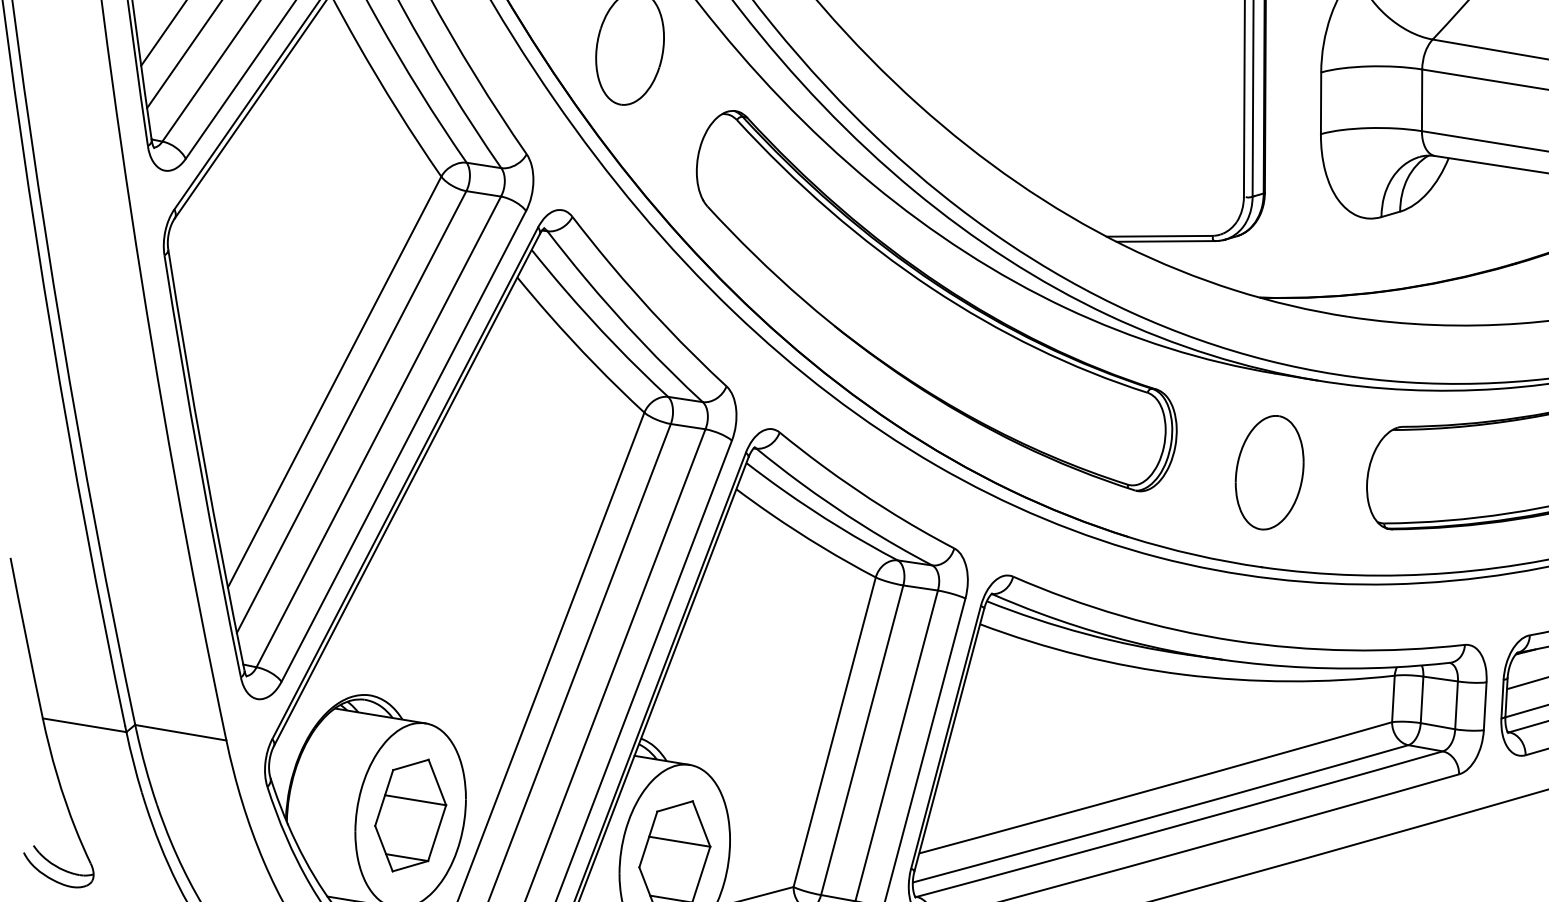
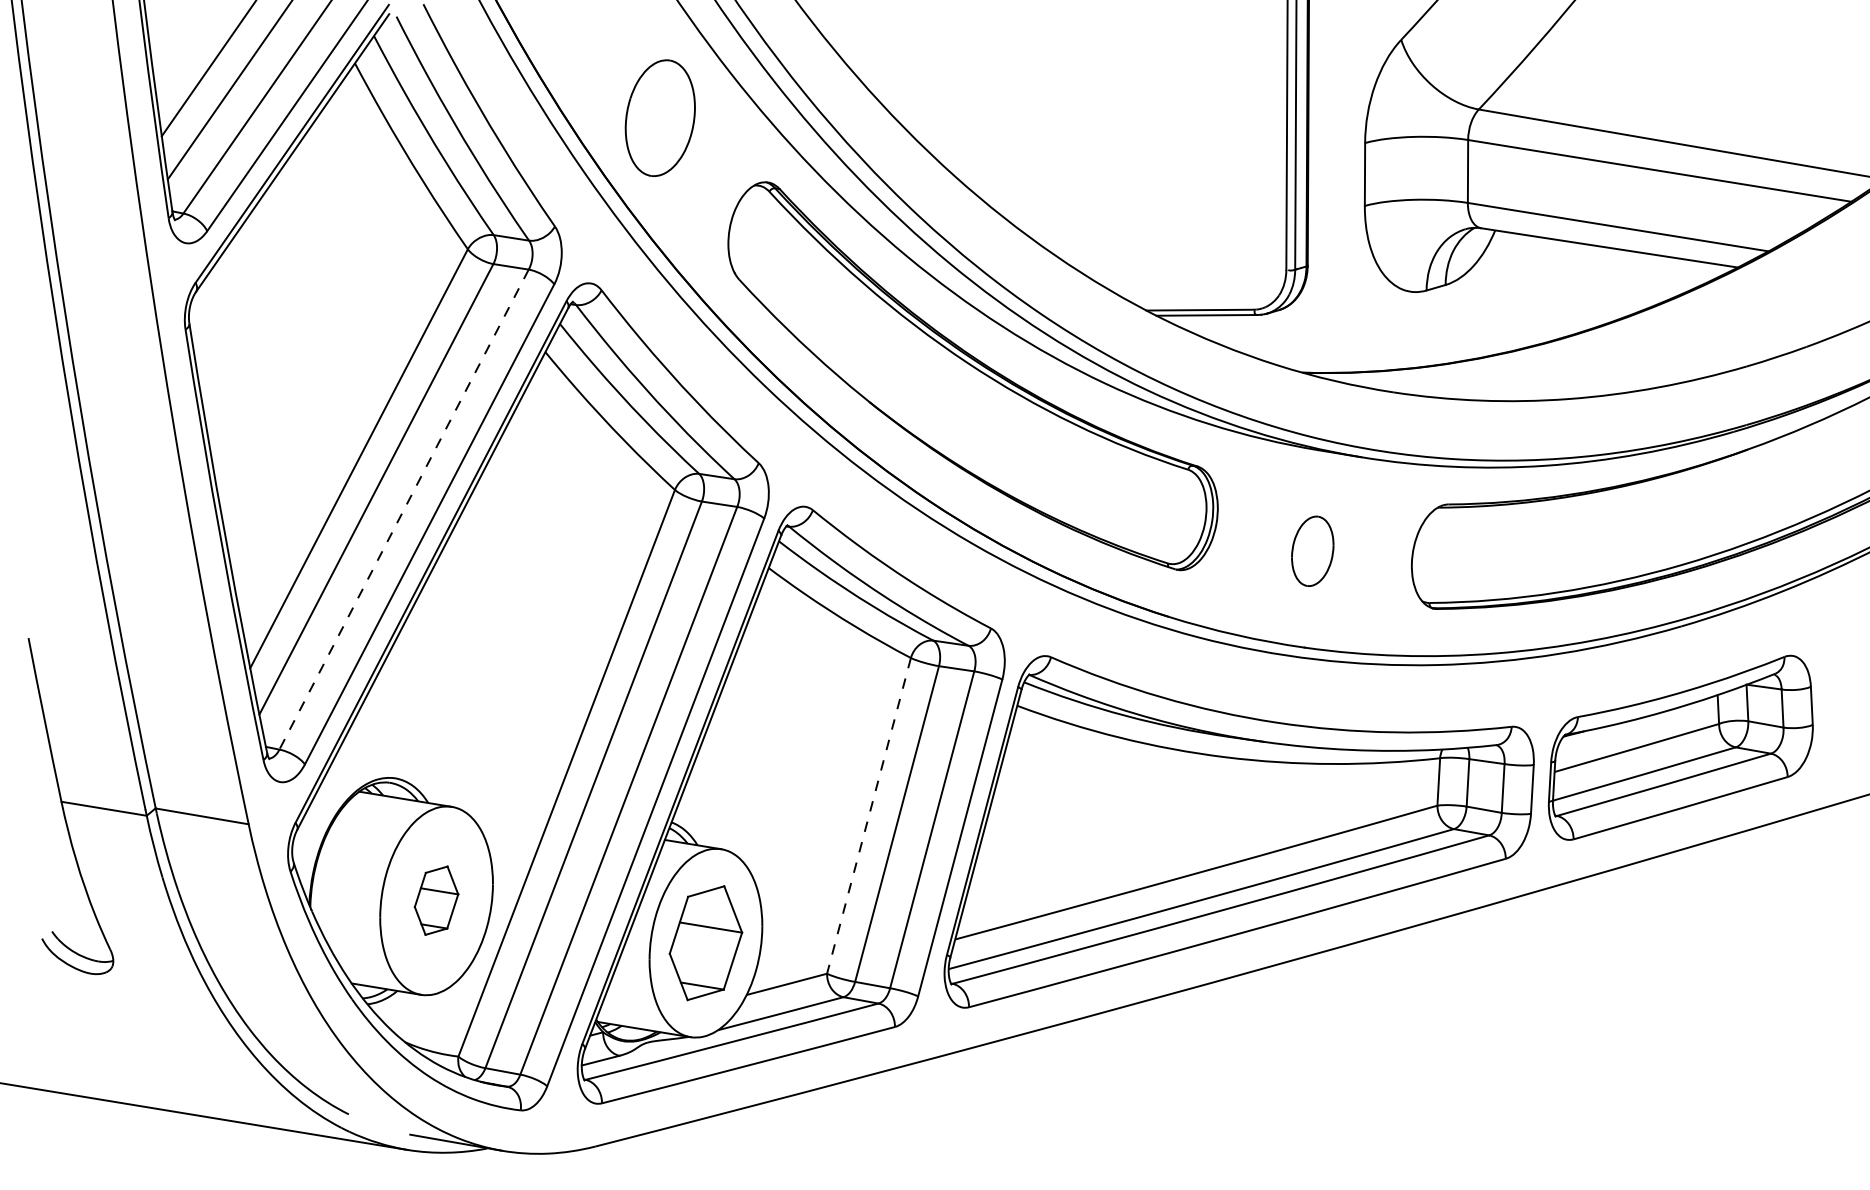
line: (378, 432) -> (403, 510), solid -> dashed
part: (1269, 472) -> (1312, 551), size x0.6
line: (834, 732) -> (868, 816), solid -> dashed
part: (410, 815) -> (436, 900), size x0.6

